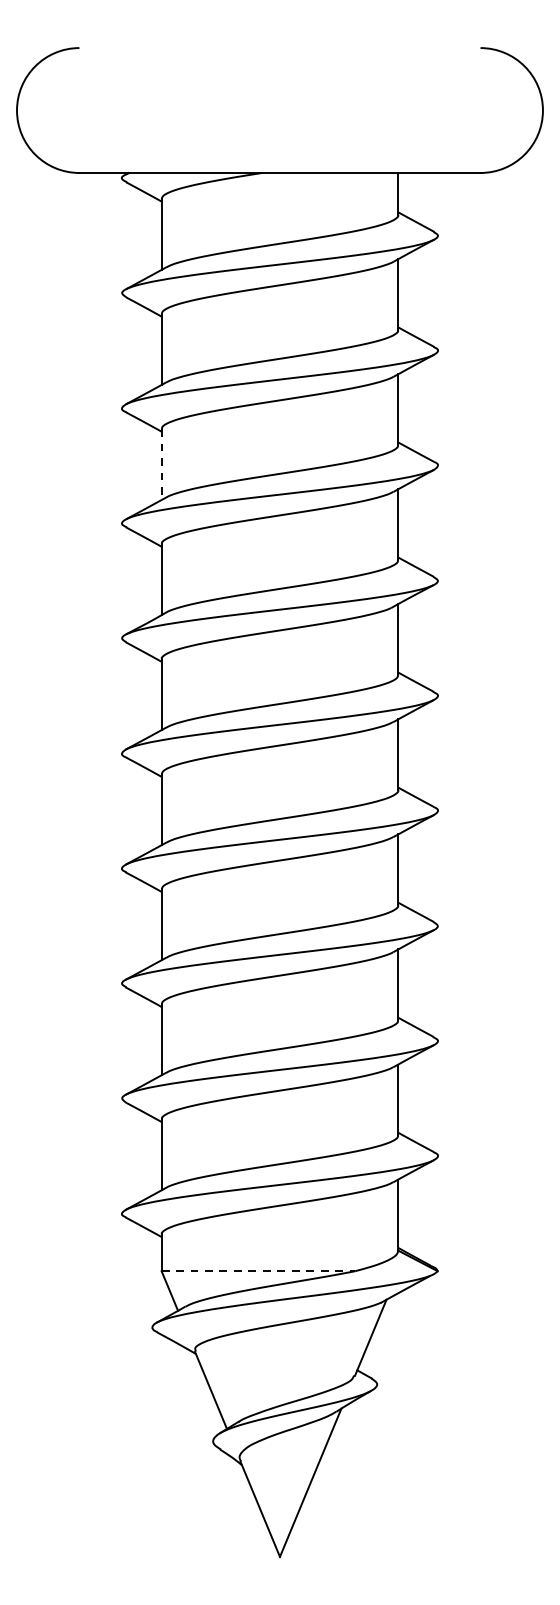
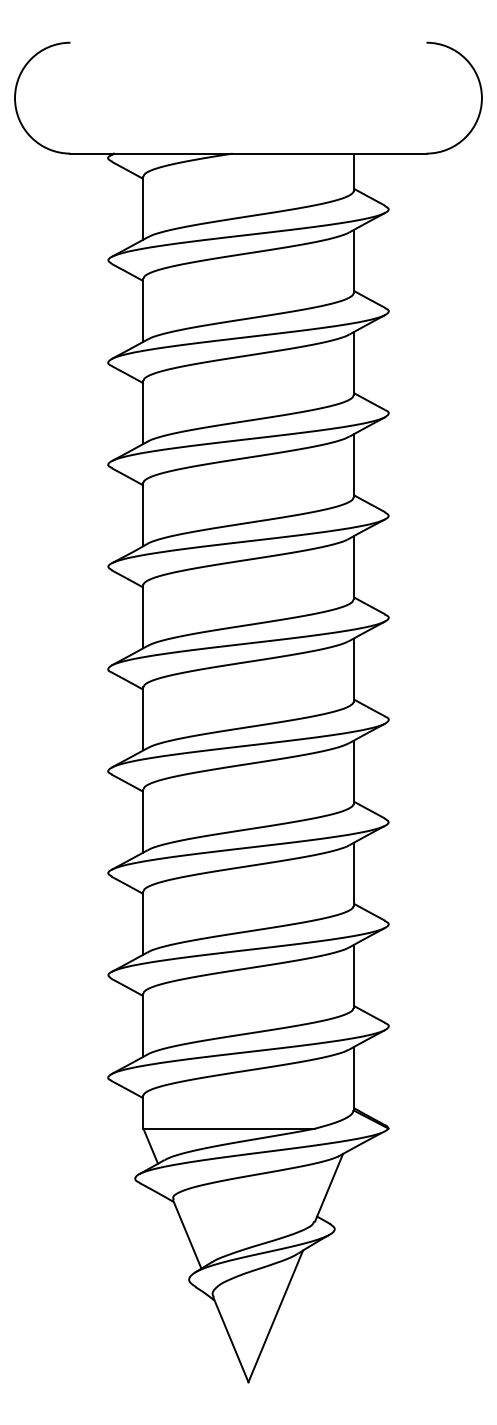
line: (161, 464) -> (143, 412), dashed -> solid
line: (258, 1271) -> (229, 1128), dashed -> solid

